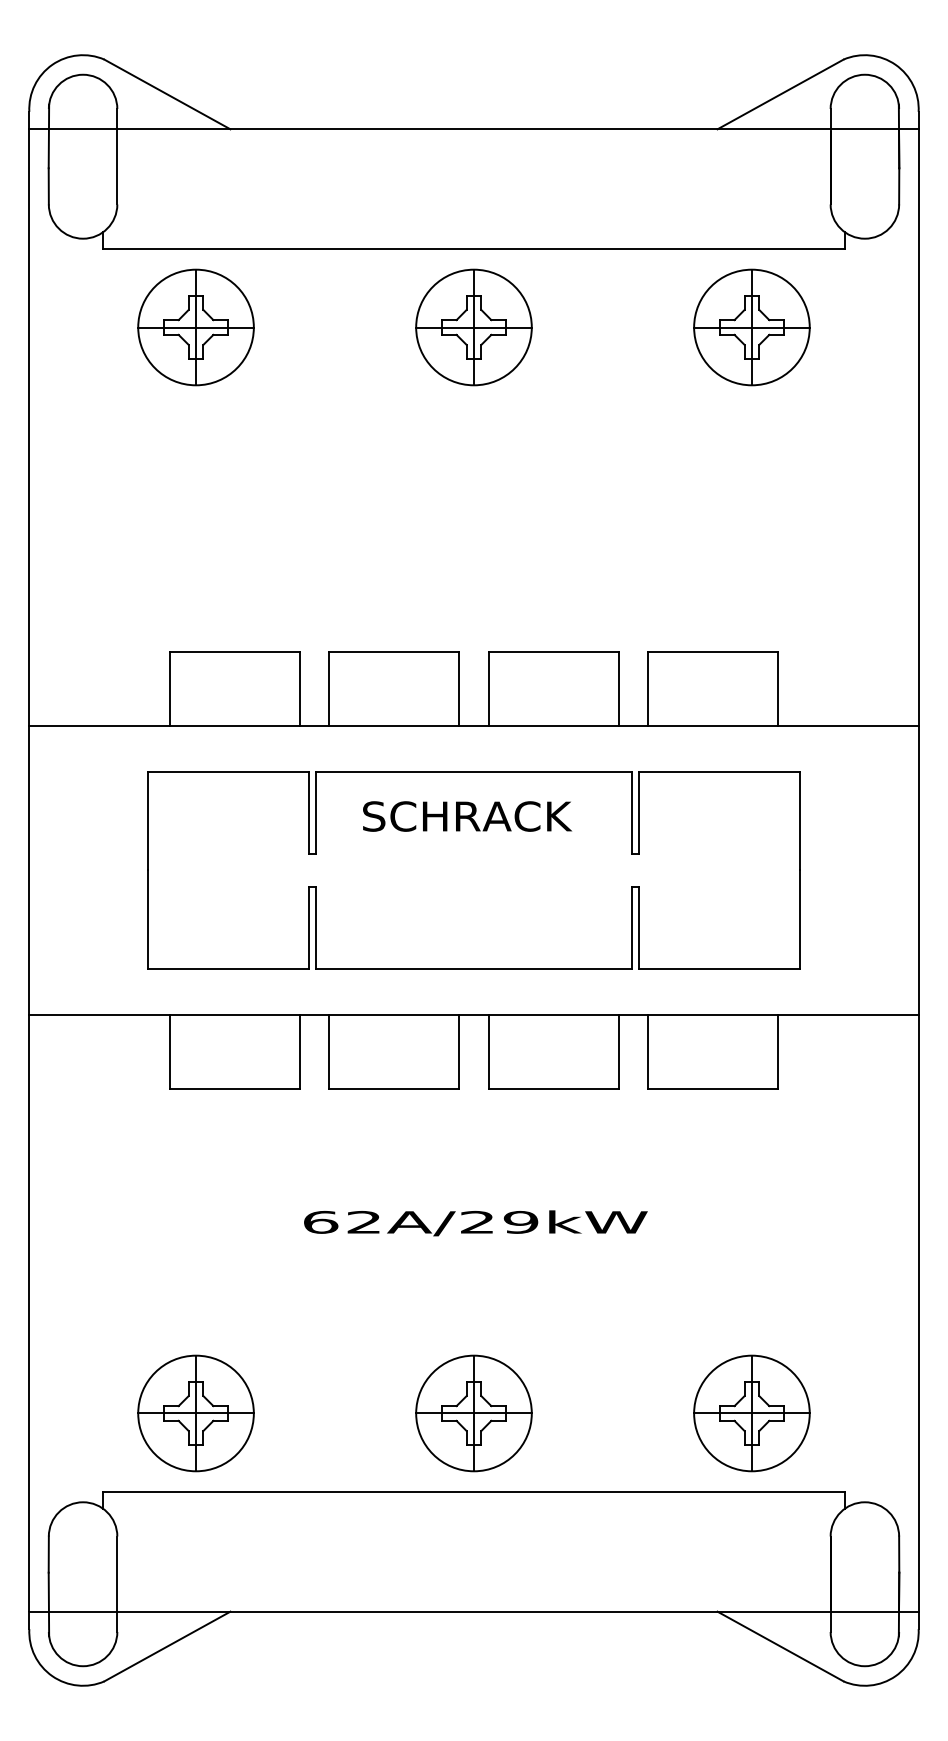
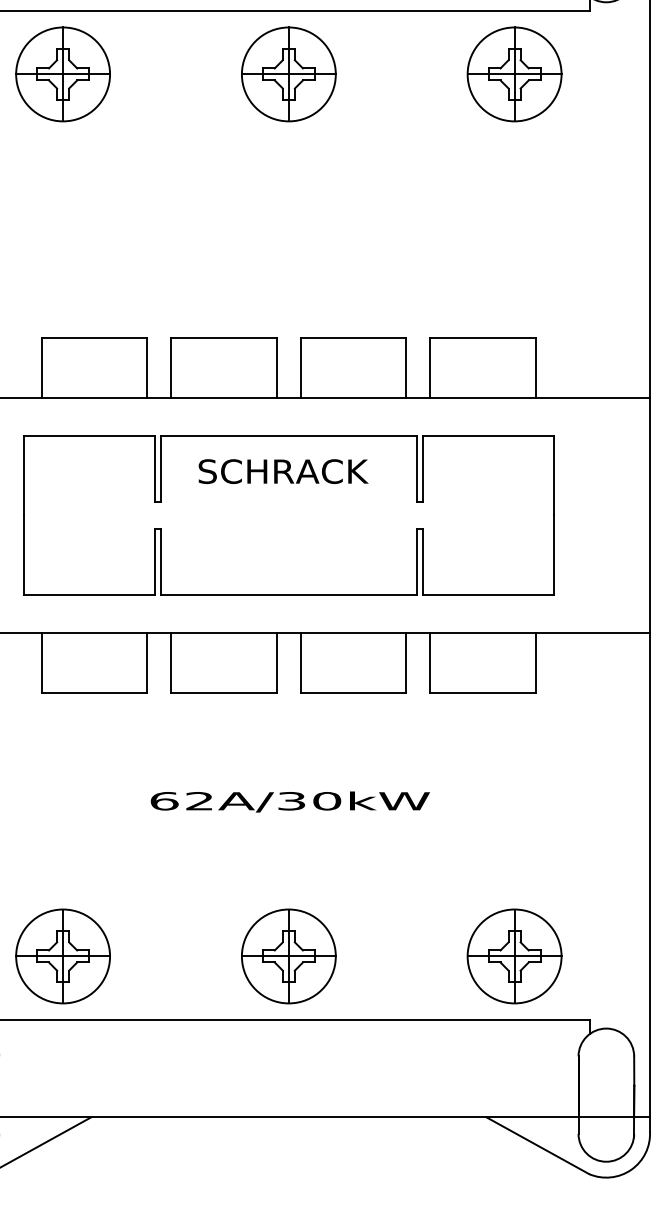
text: (499, 1222) -> (309, 801), 62A/29kW -> 62A/30kW

